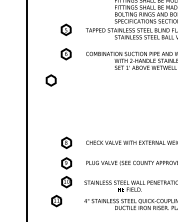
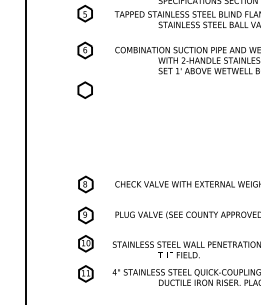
part: (50, 80) -> (84, 90), moved
part: (56, 201) -> (85, 274), moved

